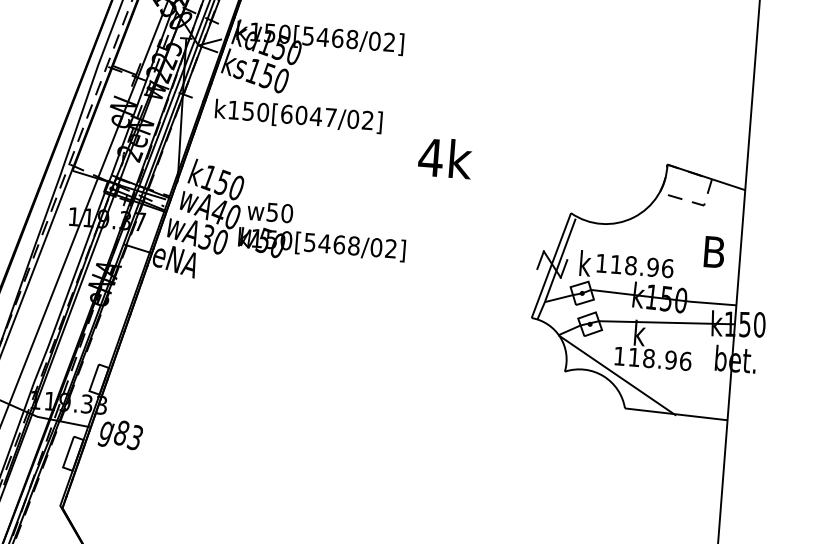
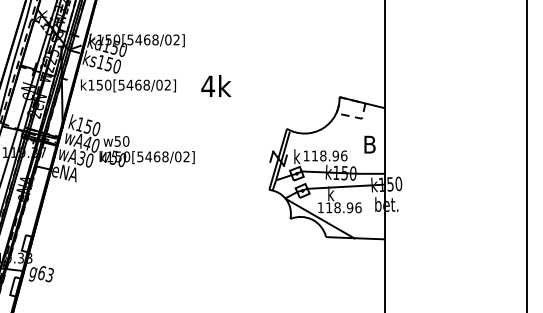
text: (307, 114) -> (133, 84), k150[6047/02] -> k150[5468/02]
text: (445, 157) -> (216, 85), moved
text: (121, 432) -> (41, 272), g83 -> g63

